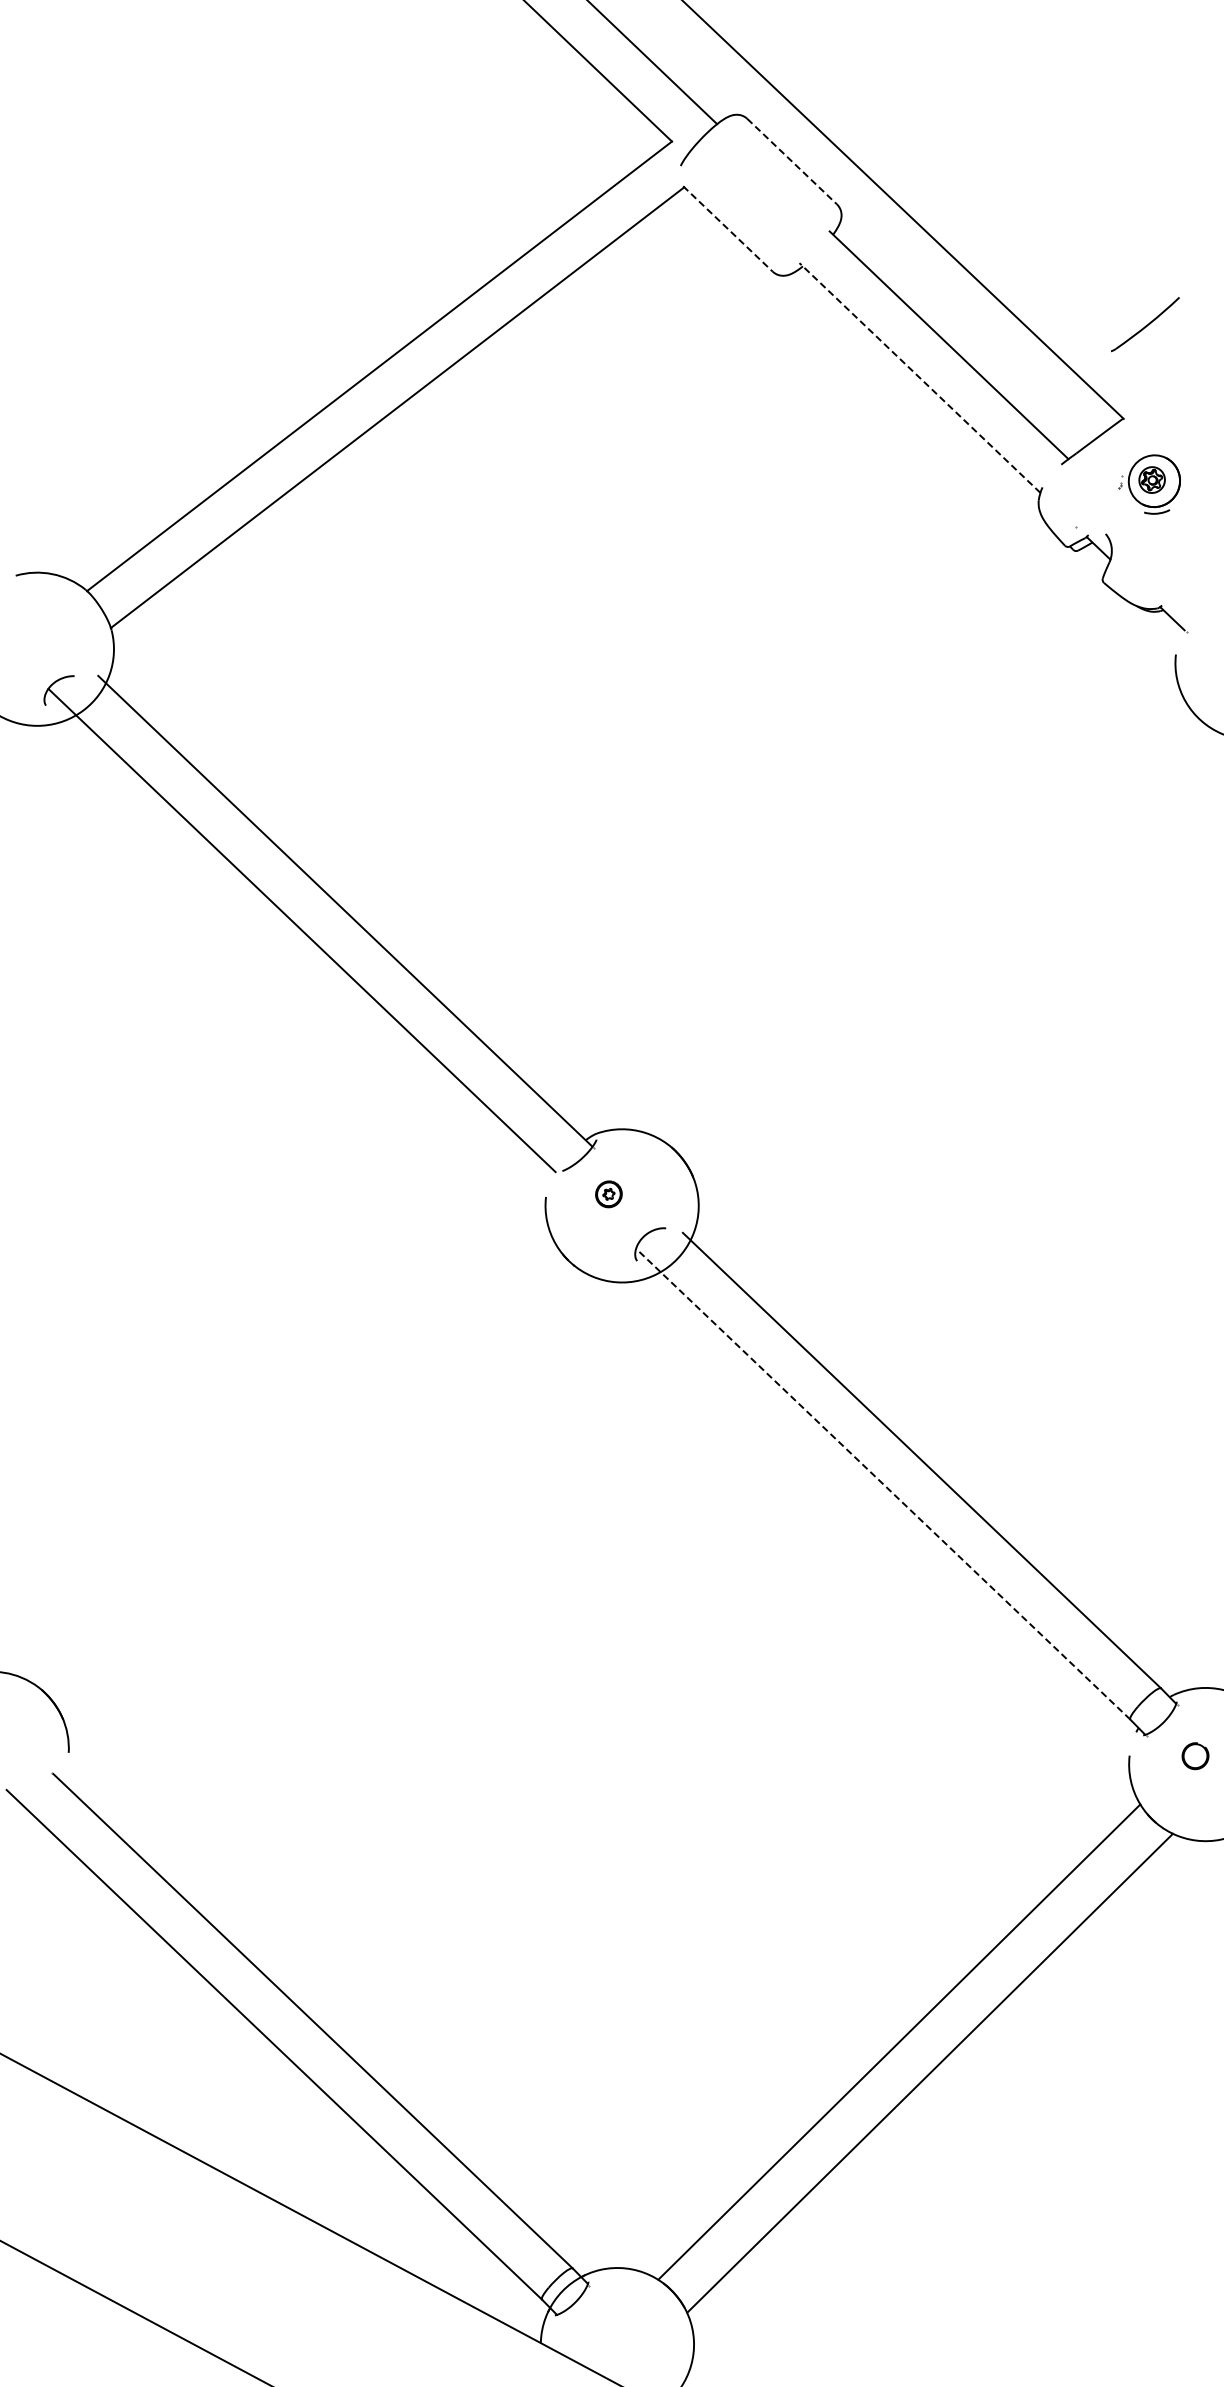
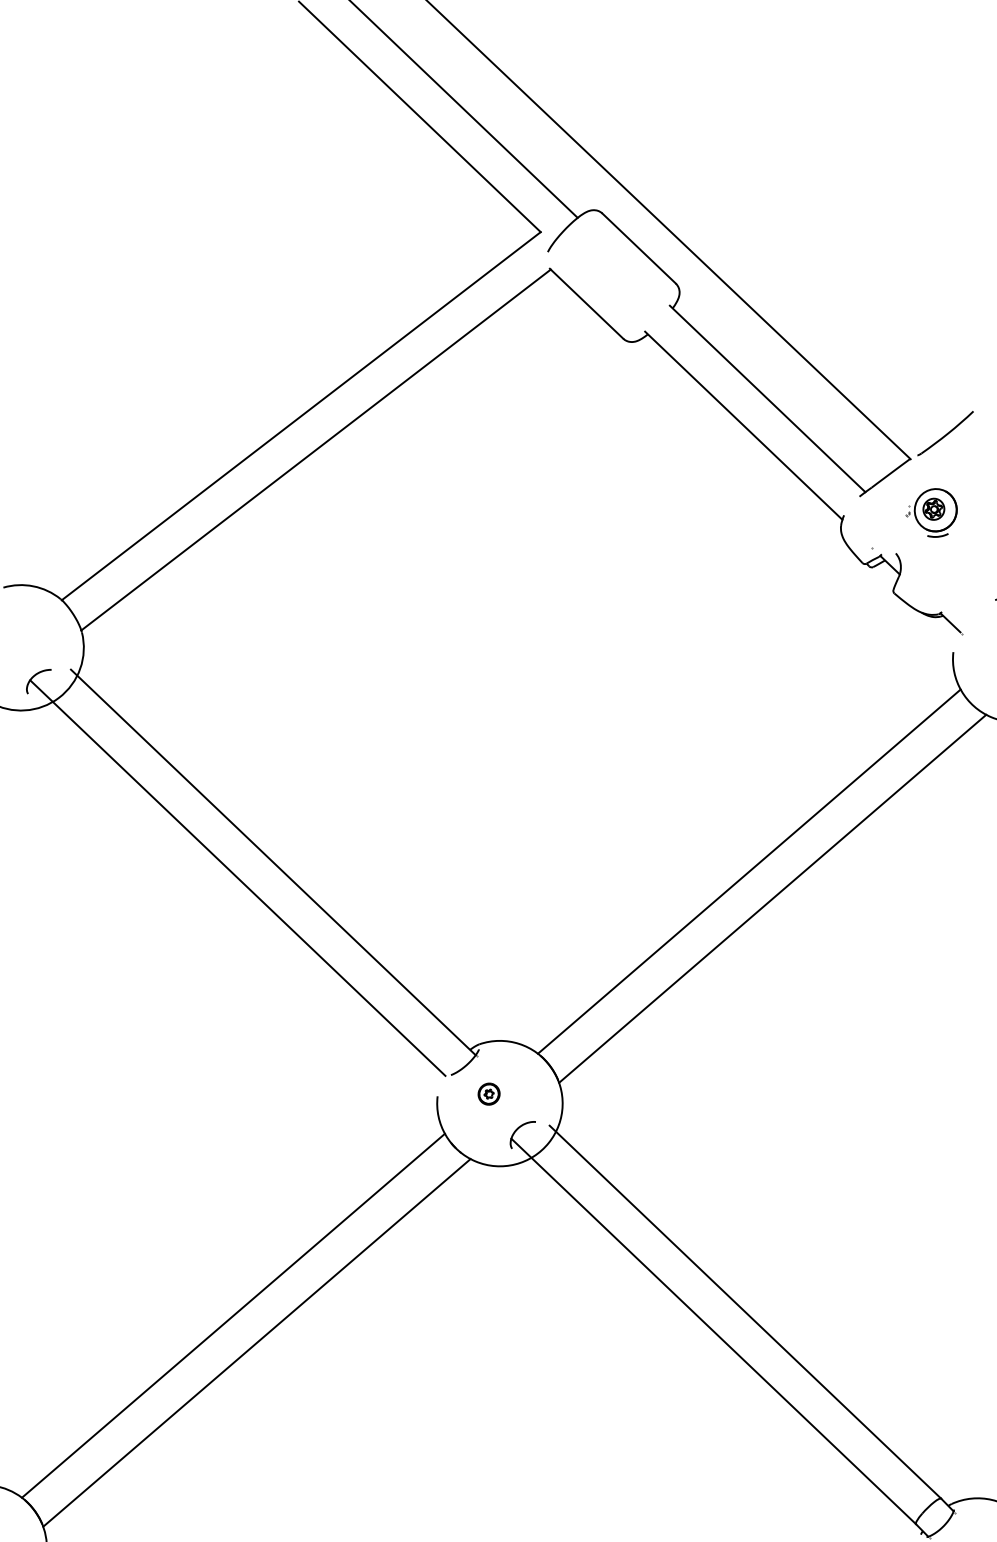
line: (792, 161) -> (639, 248), dashed -> solid
line: (727, 228) -> (586, 303), dashed -> solid
part: (1145, 324) -> (945, 433), moved
line: (919, 377) -> (743, 425), dashed -> solid
line: (926, 922) -> (749, 871), added
line: (955, 955) -> (772, 898), added
line: (296, 1464) -> (233, 1315), added
line: (882, 1483) -> (713, 1330), dashed -> solid
line: (325, 1497) -> (257, 1342), added

